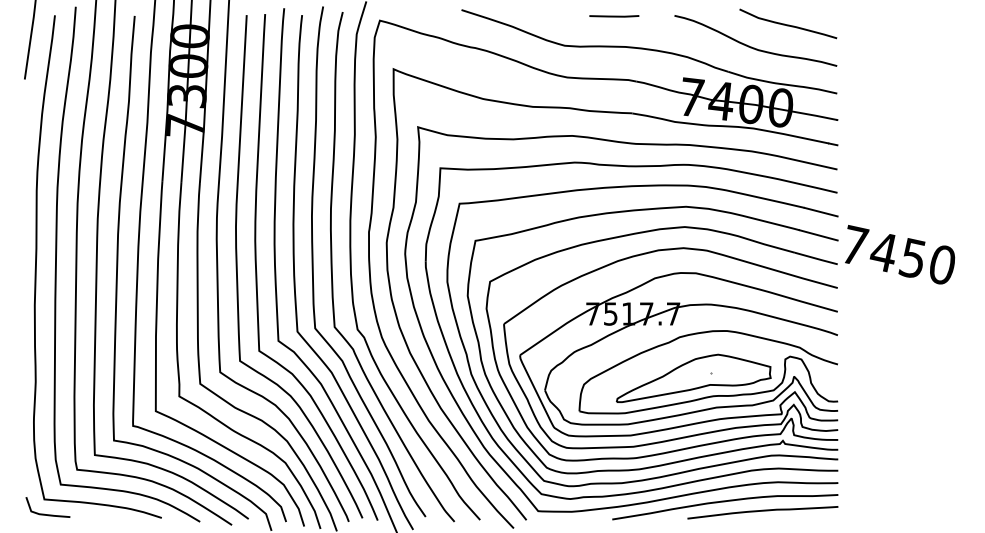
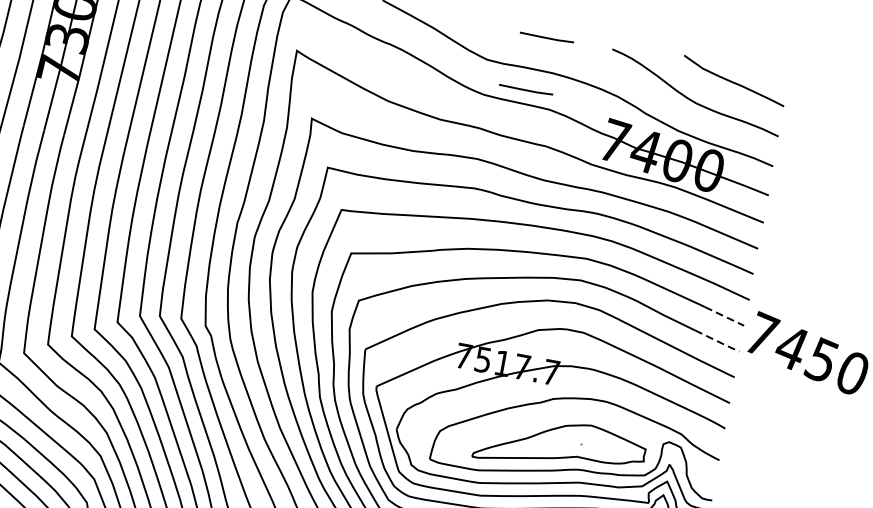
line: (604, 66) -> (526, 90), added
line: (818, 235) -> (724, 316), solid -> dashed
line: (817, 258) -> (718, 341), solid -> dashed

